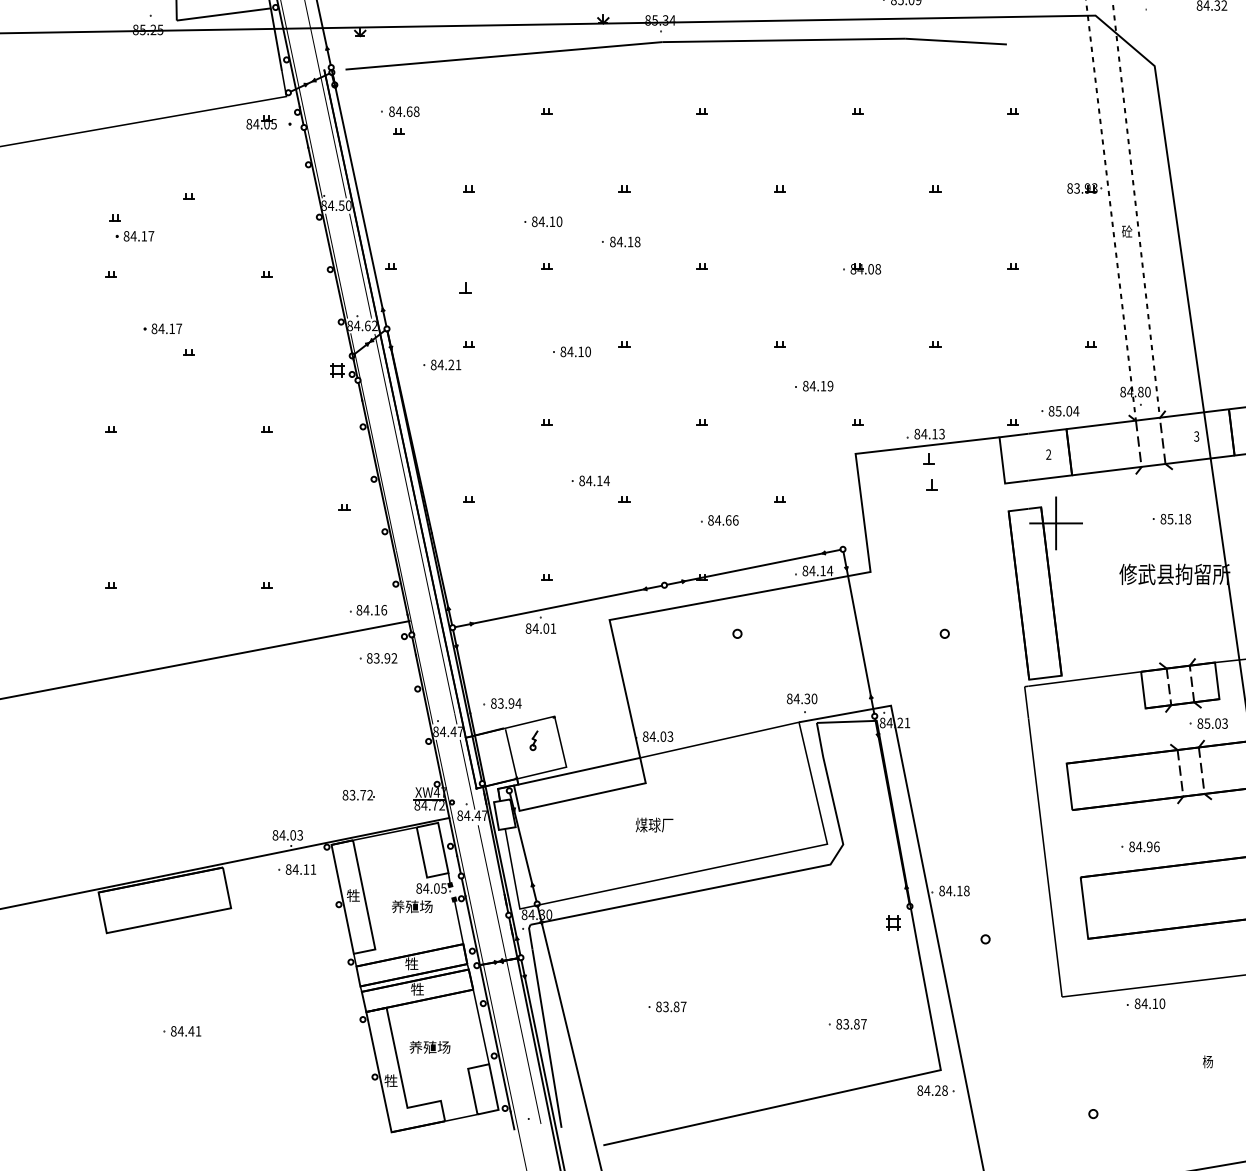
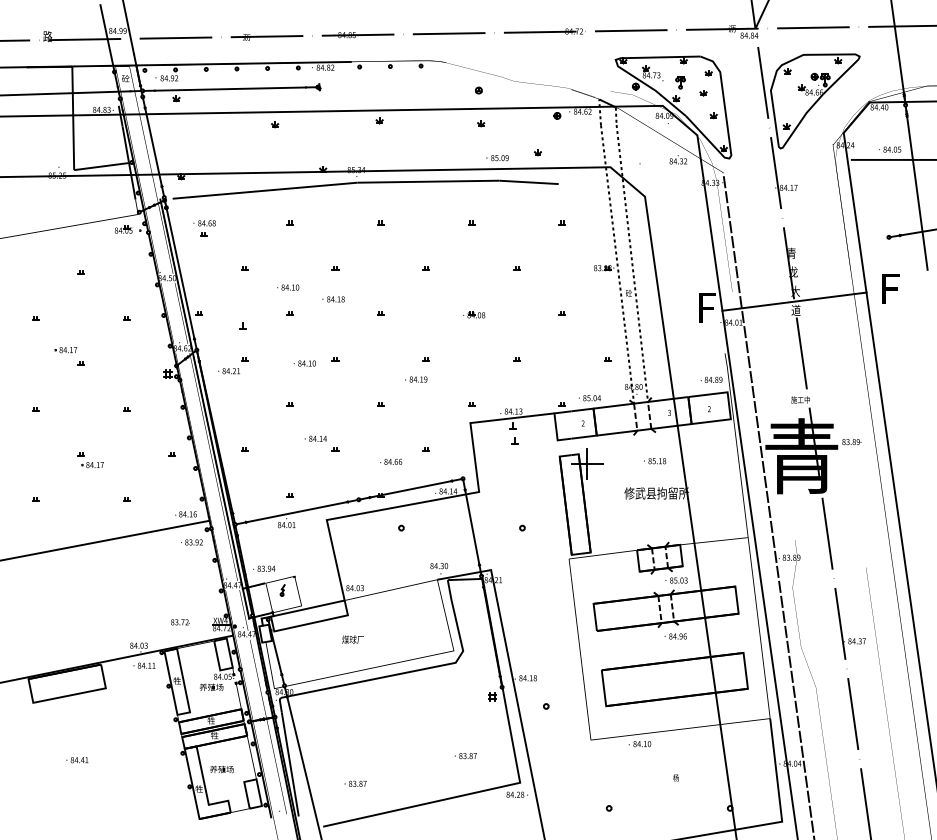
part: (131, 228) -> (90, 460), moved
text: (814, 386) -> (416, 379), moved
text: (1140, 846) -> (675, 636), moved
text: (667, 1006) -> (355, 783), moved

